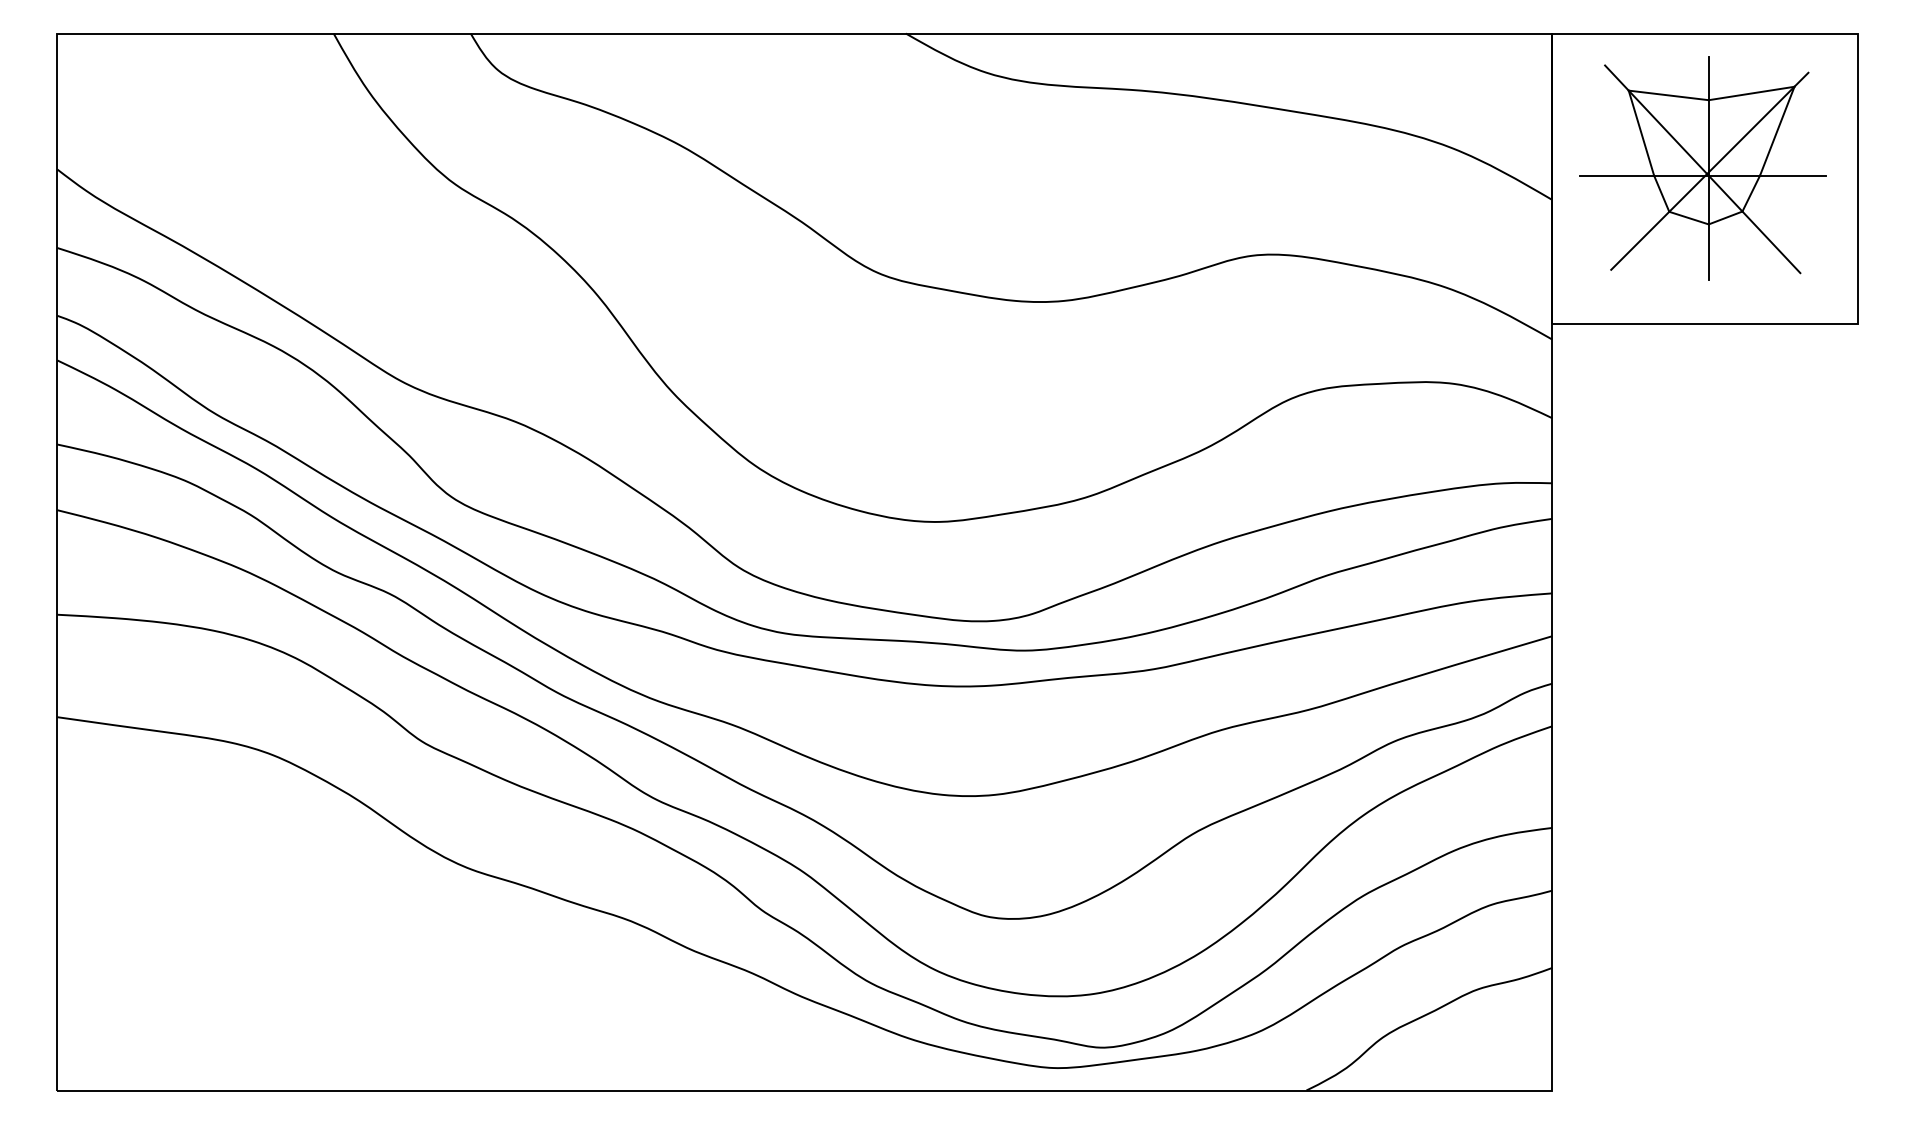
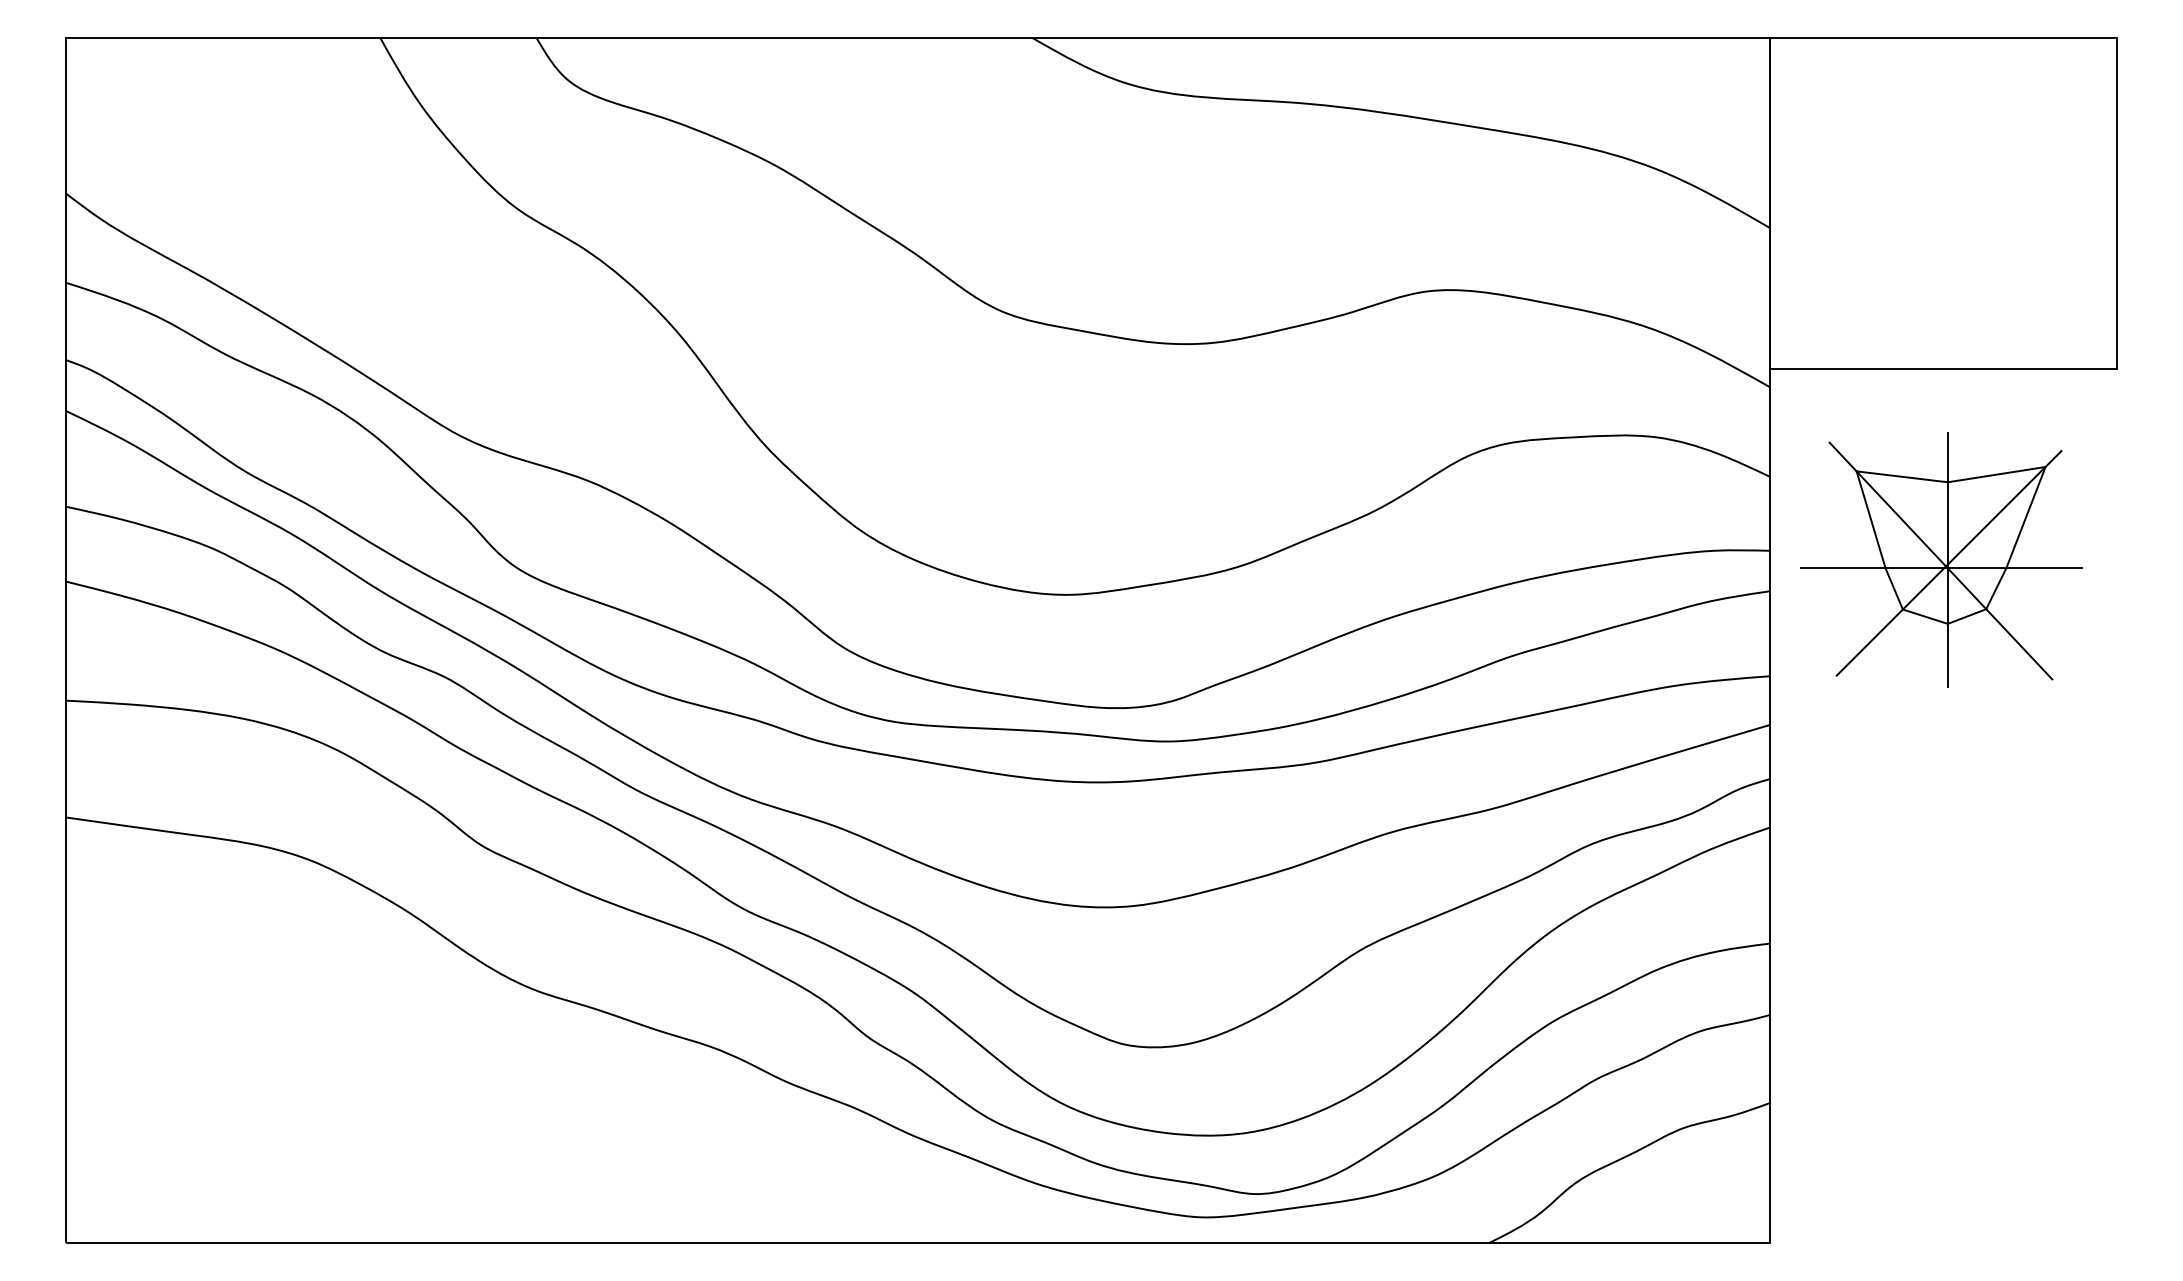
part: (1702, 168) -> (1940, 560), moved

